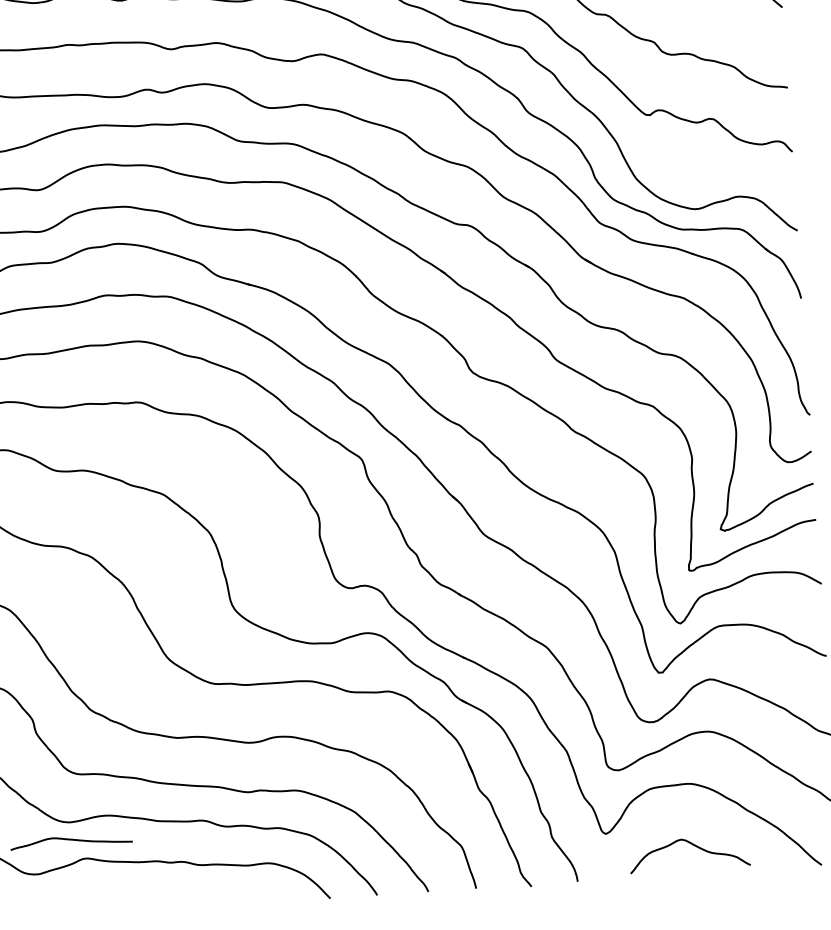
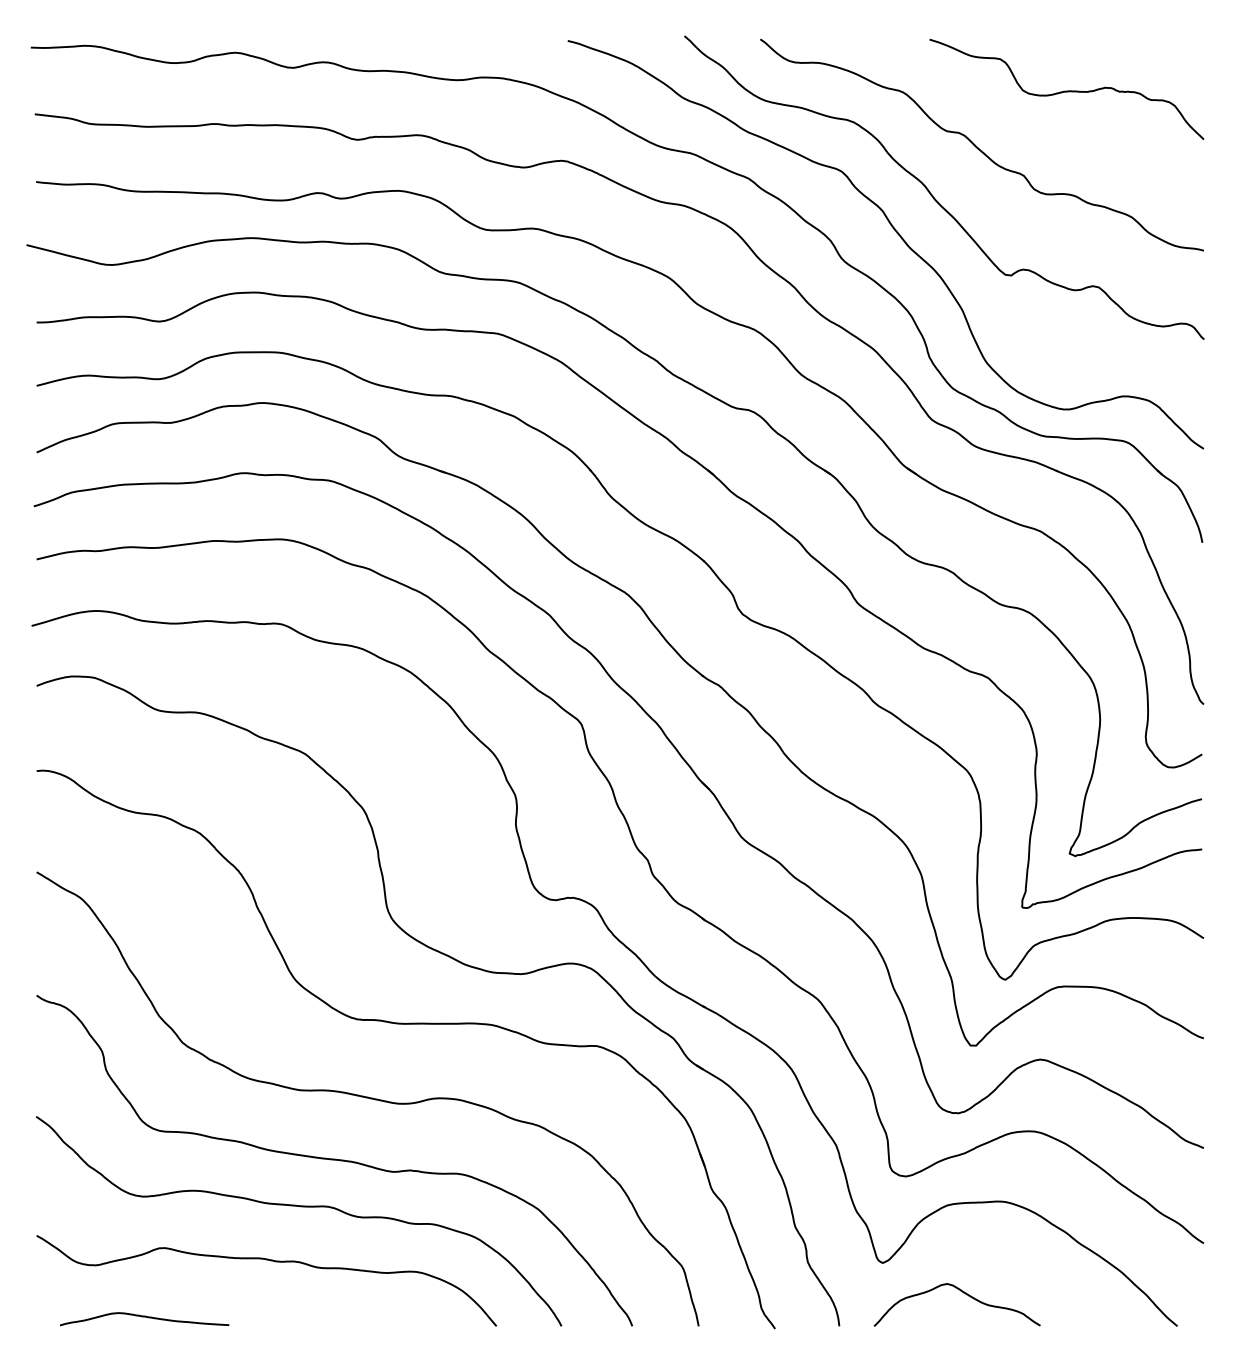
curve: (71, 840) -> (144, 1317), moved
curve: (693, 845) -> (963, 1293), moved

